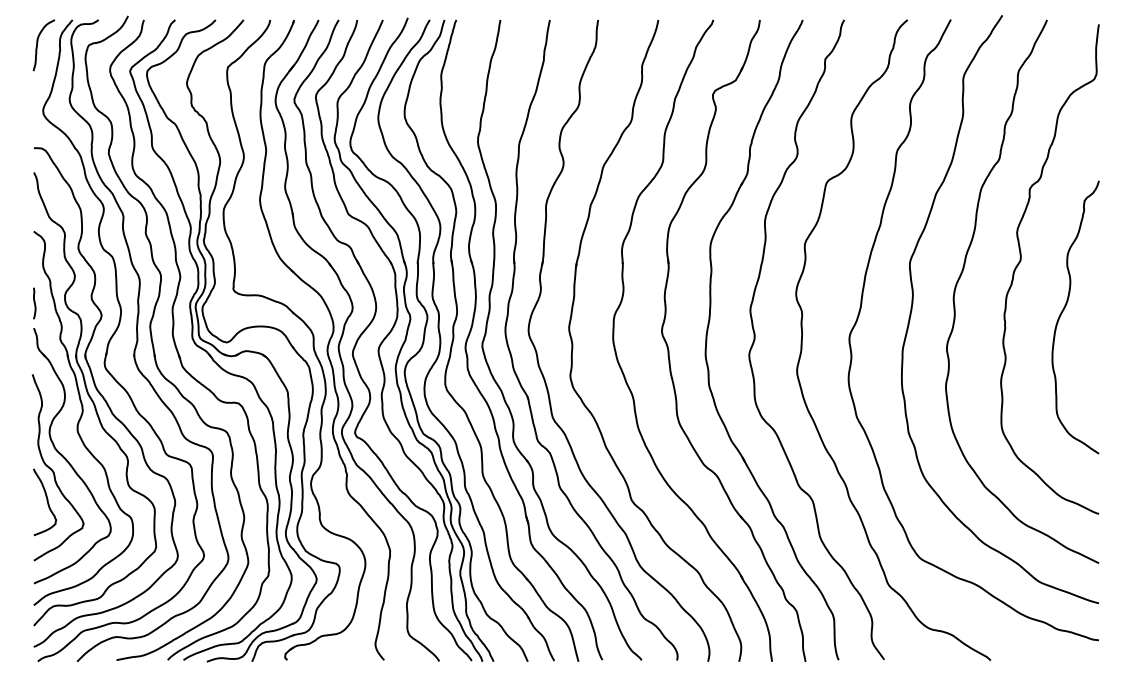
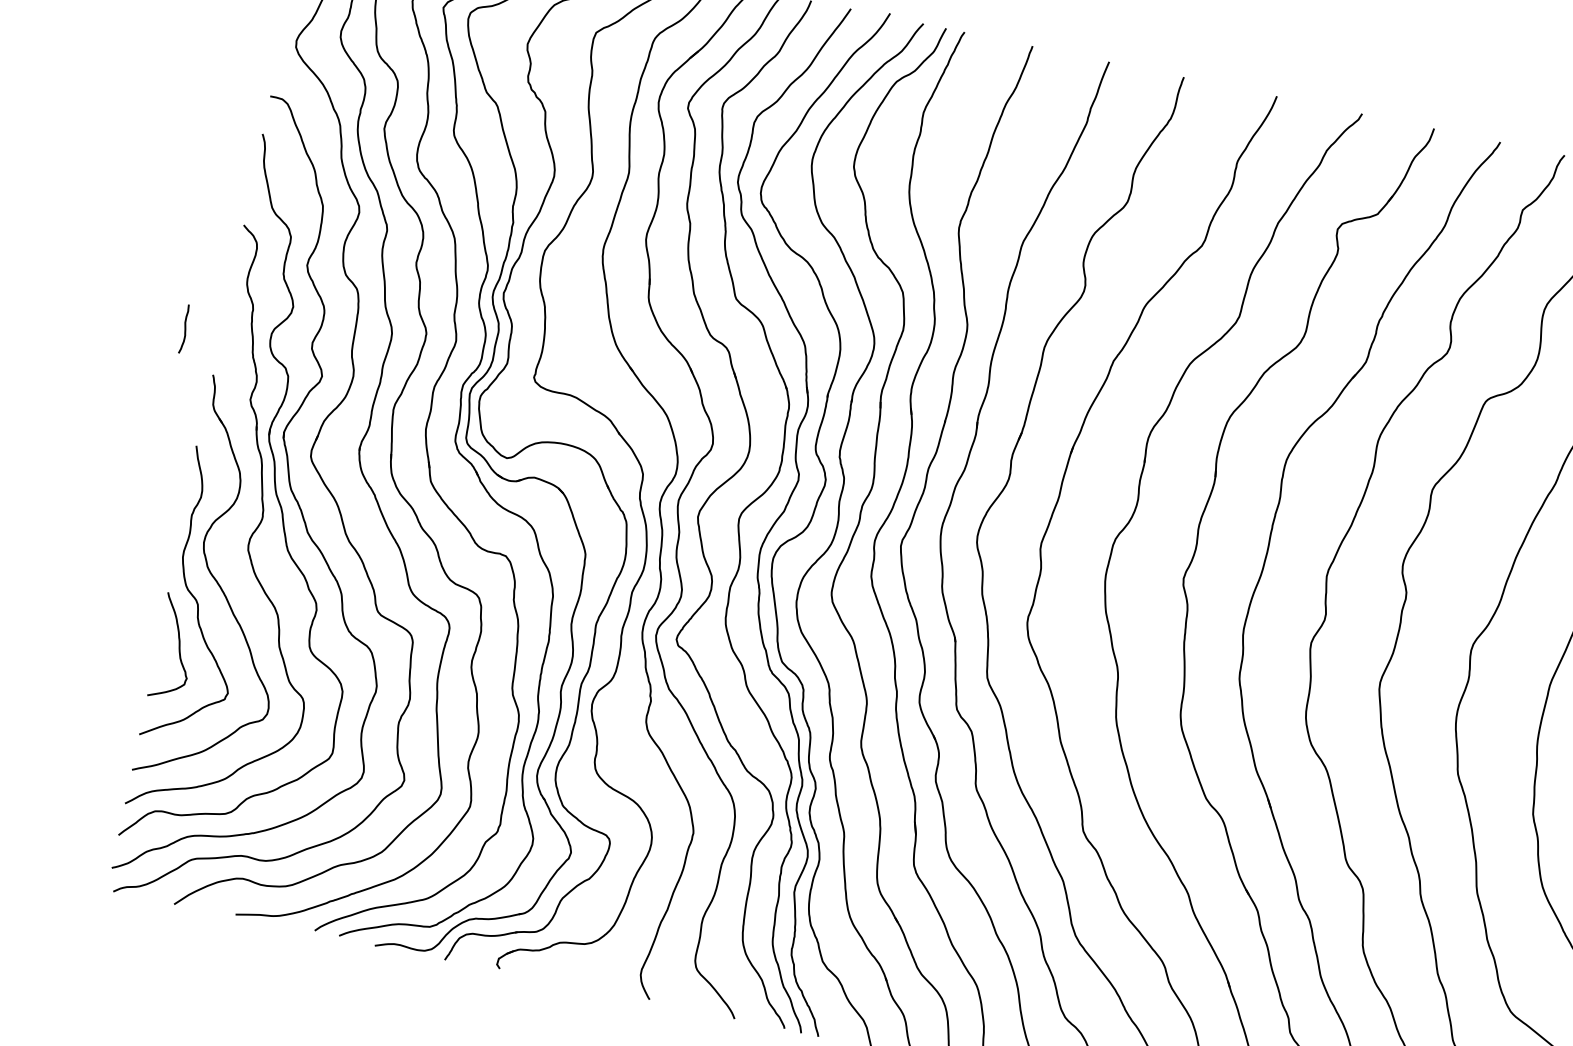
curve: (34, 303) -> (184, 329), moved

